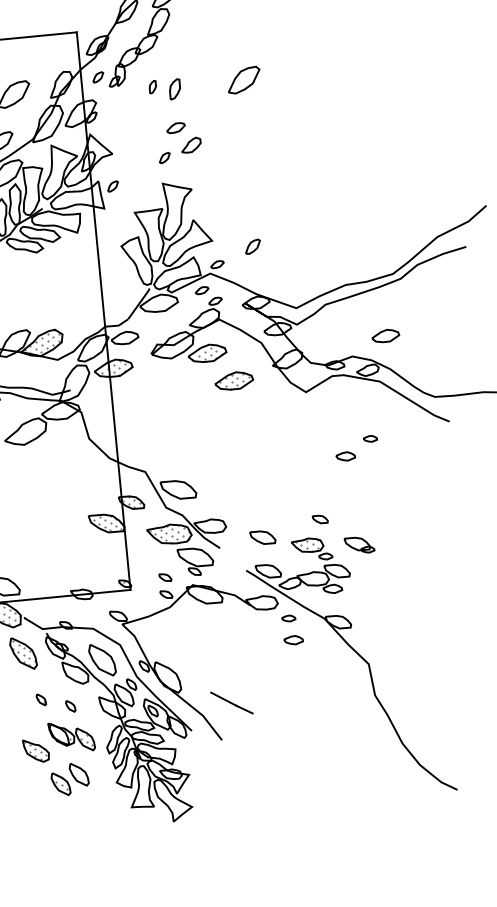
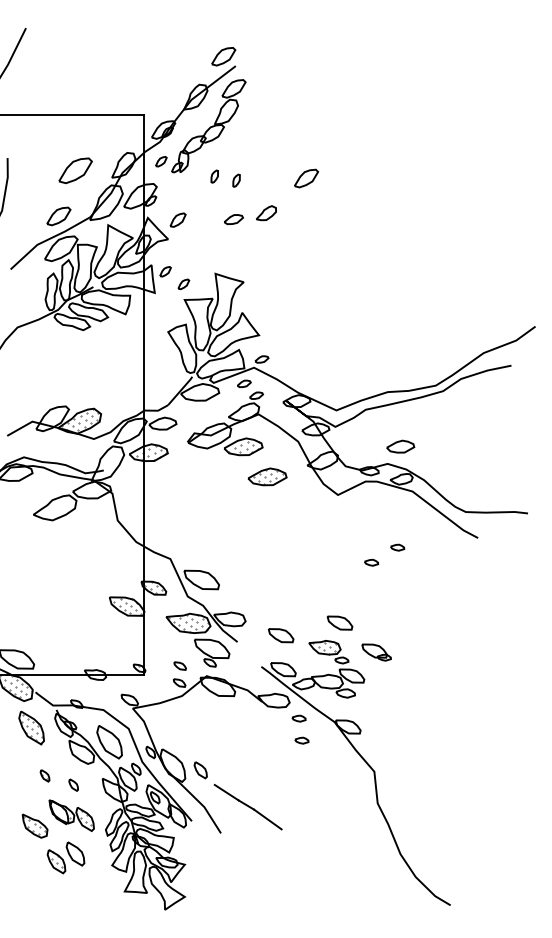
part: (244, 80) -> (306, 178), size x0.71
part: (174, 88) -> (236, 180), size x0.62
part: (191, 145) -> (266, 213), moved
part: (164, 158) -> (183, 284), moved
part: (252, 246) -> (177, 219), moved
part: (385, 335) -> (400, 446), moved
part: (345, 456) -> (371, 562), size x0.71
part: (319, 518) -> (339, 622), size x1.67
part: (293, 640) -> (301, 740), size x0.71
part: (195, 679) -> (200, 770), added
line: (266, 721) -> (267, 819), added

